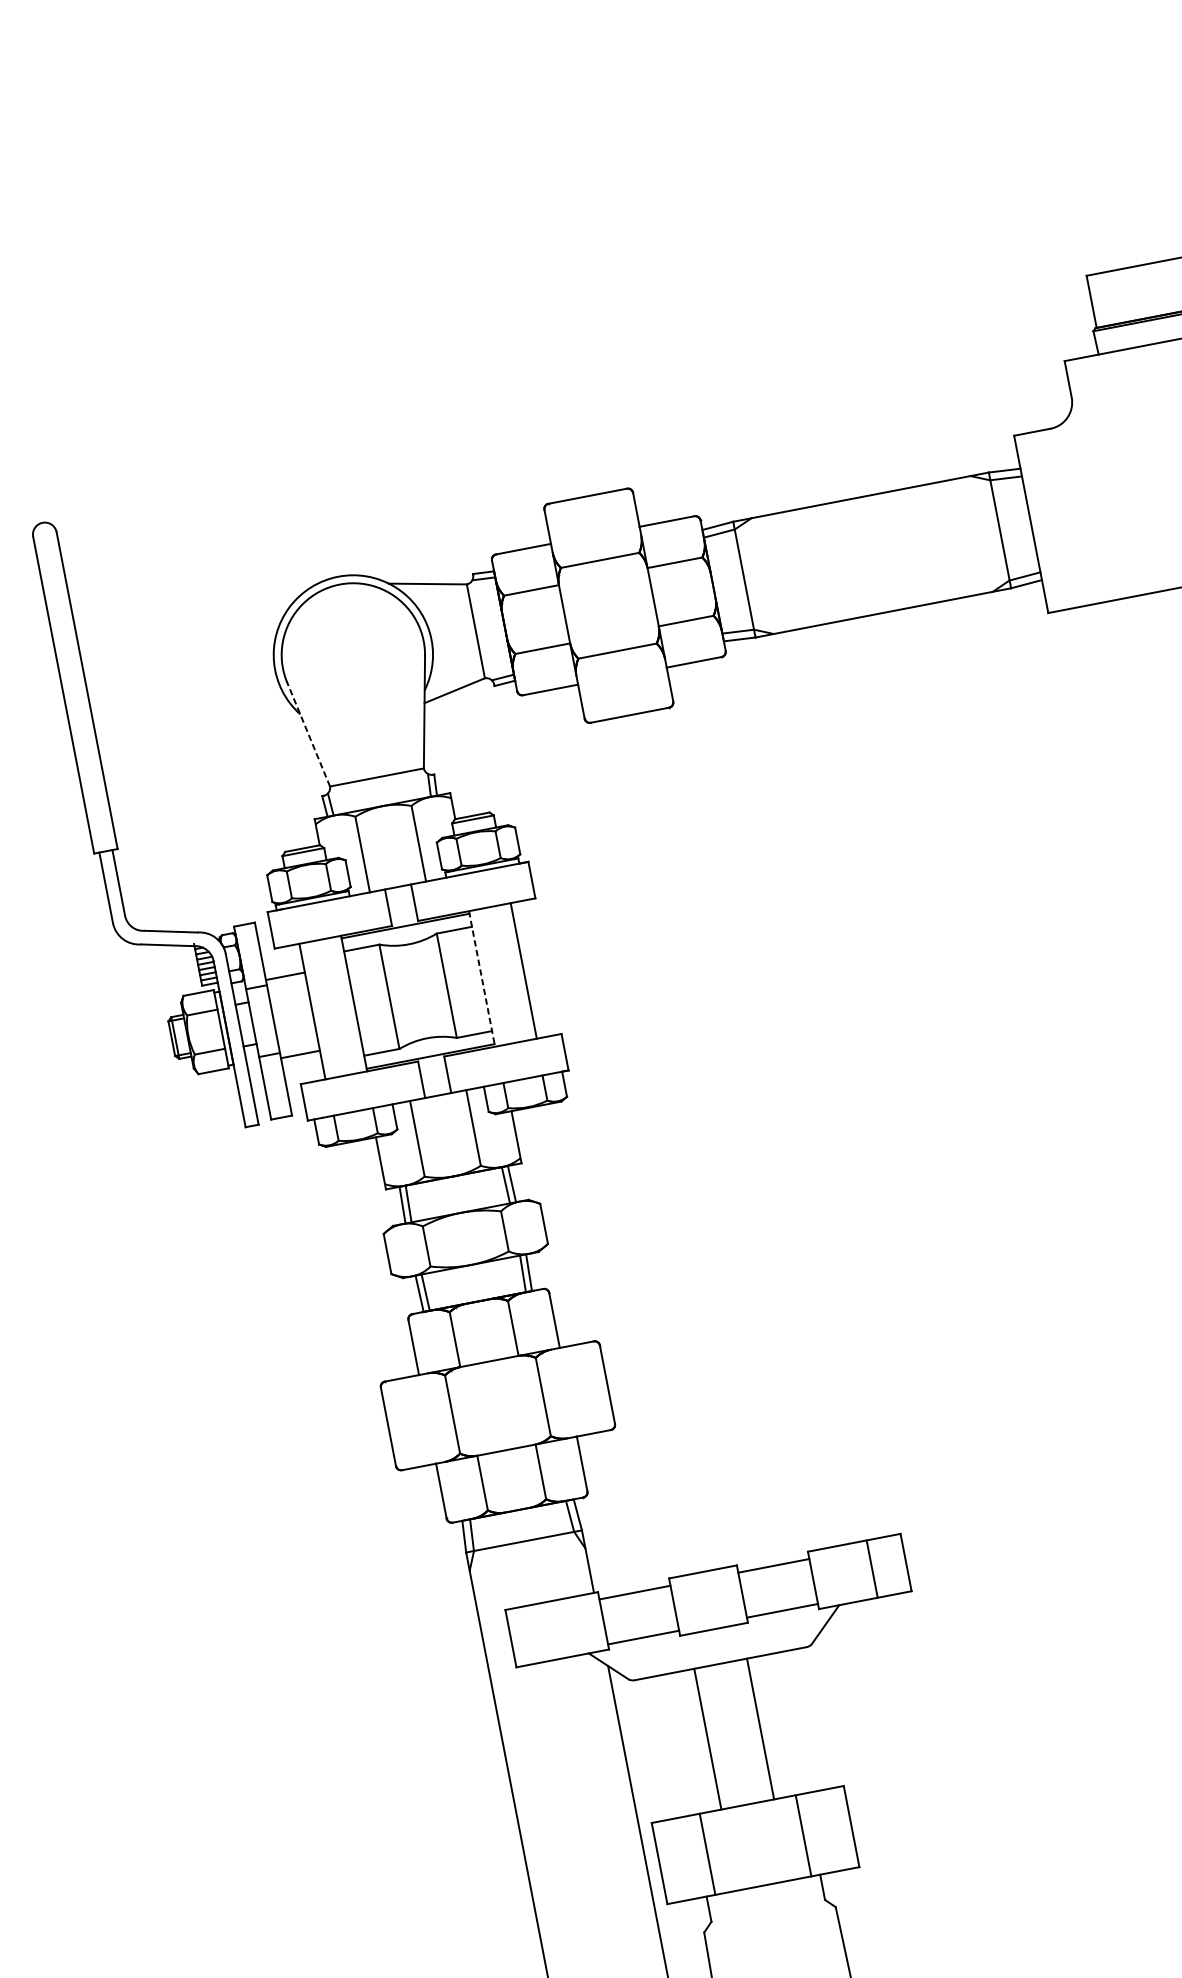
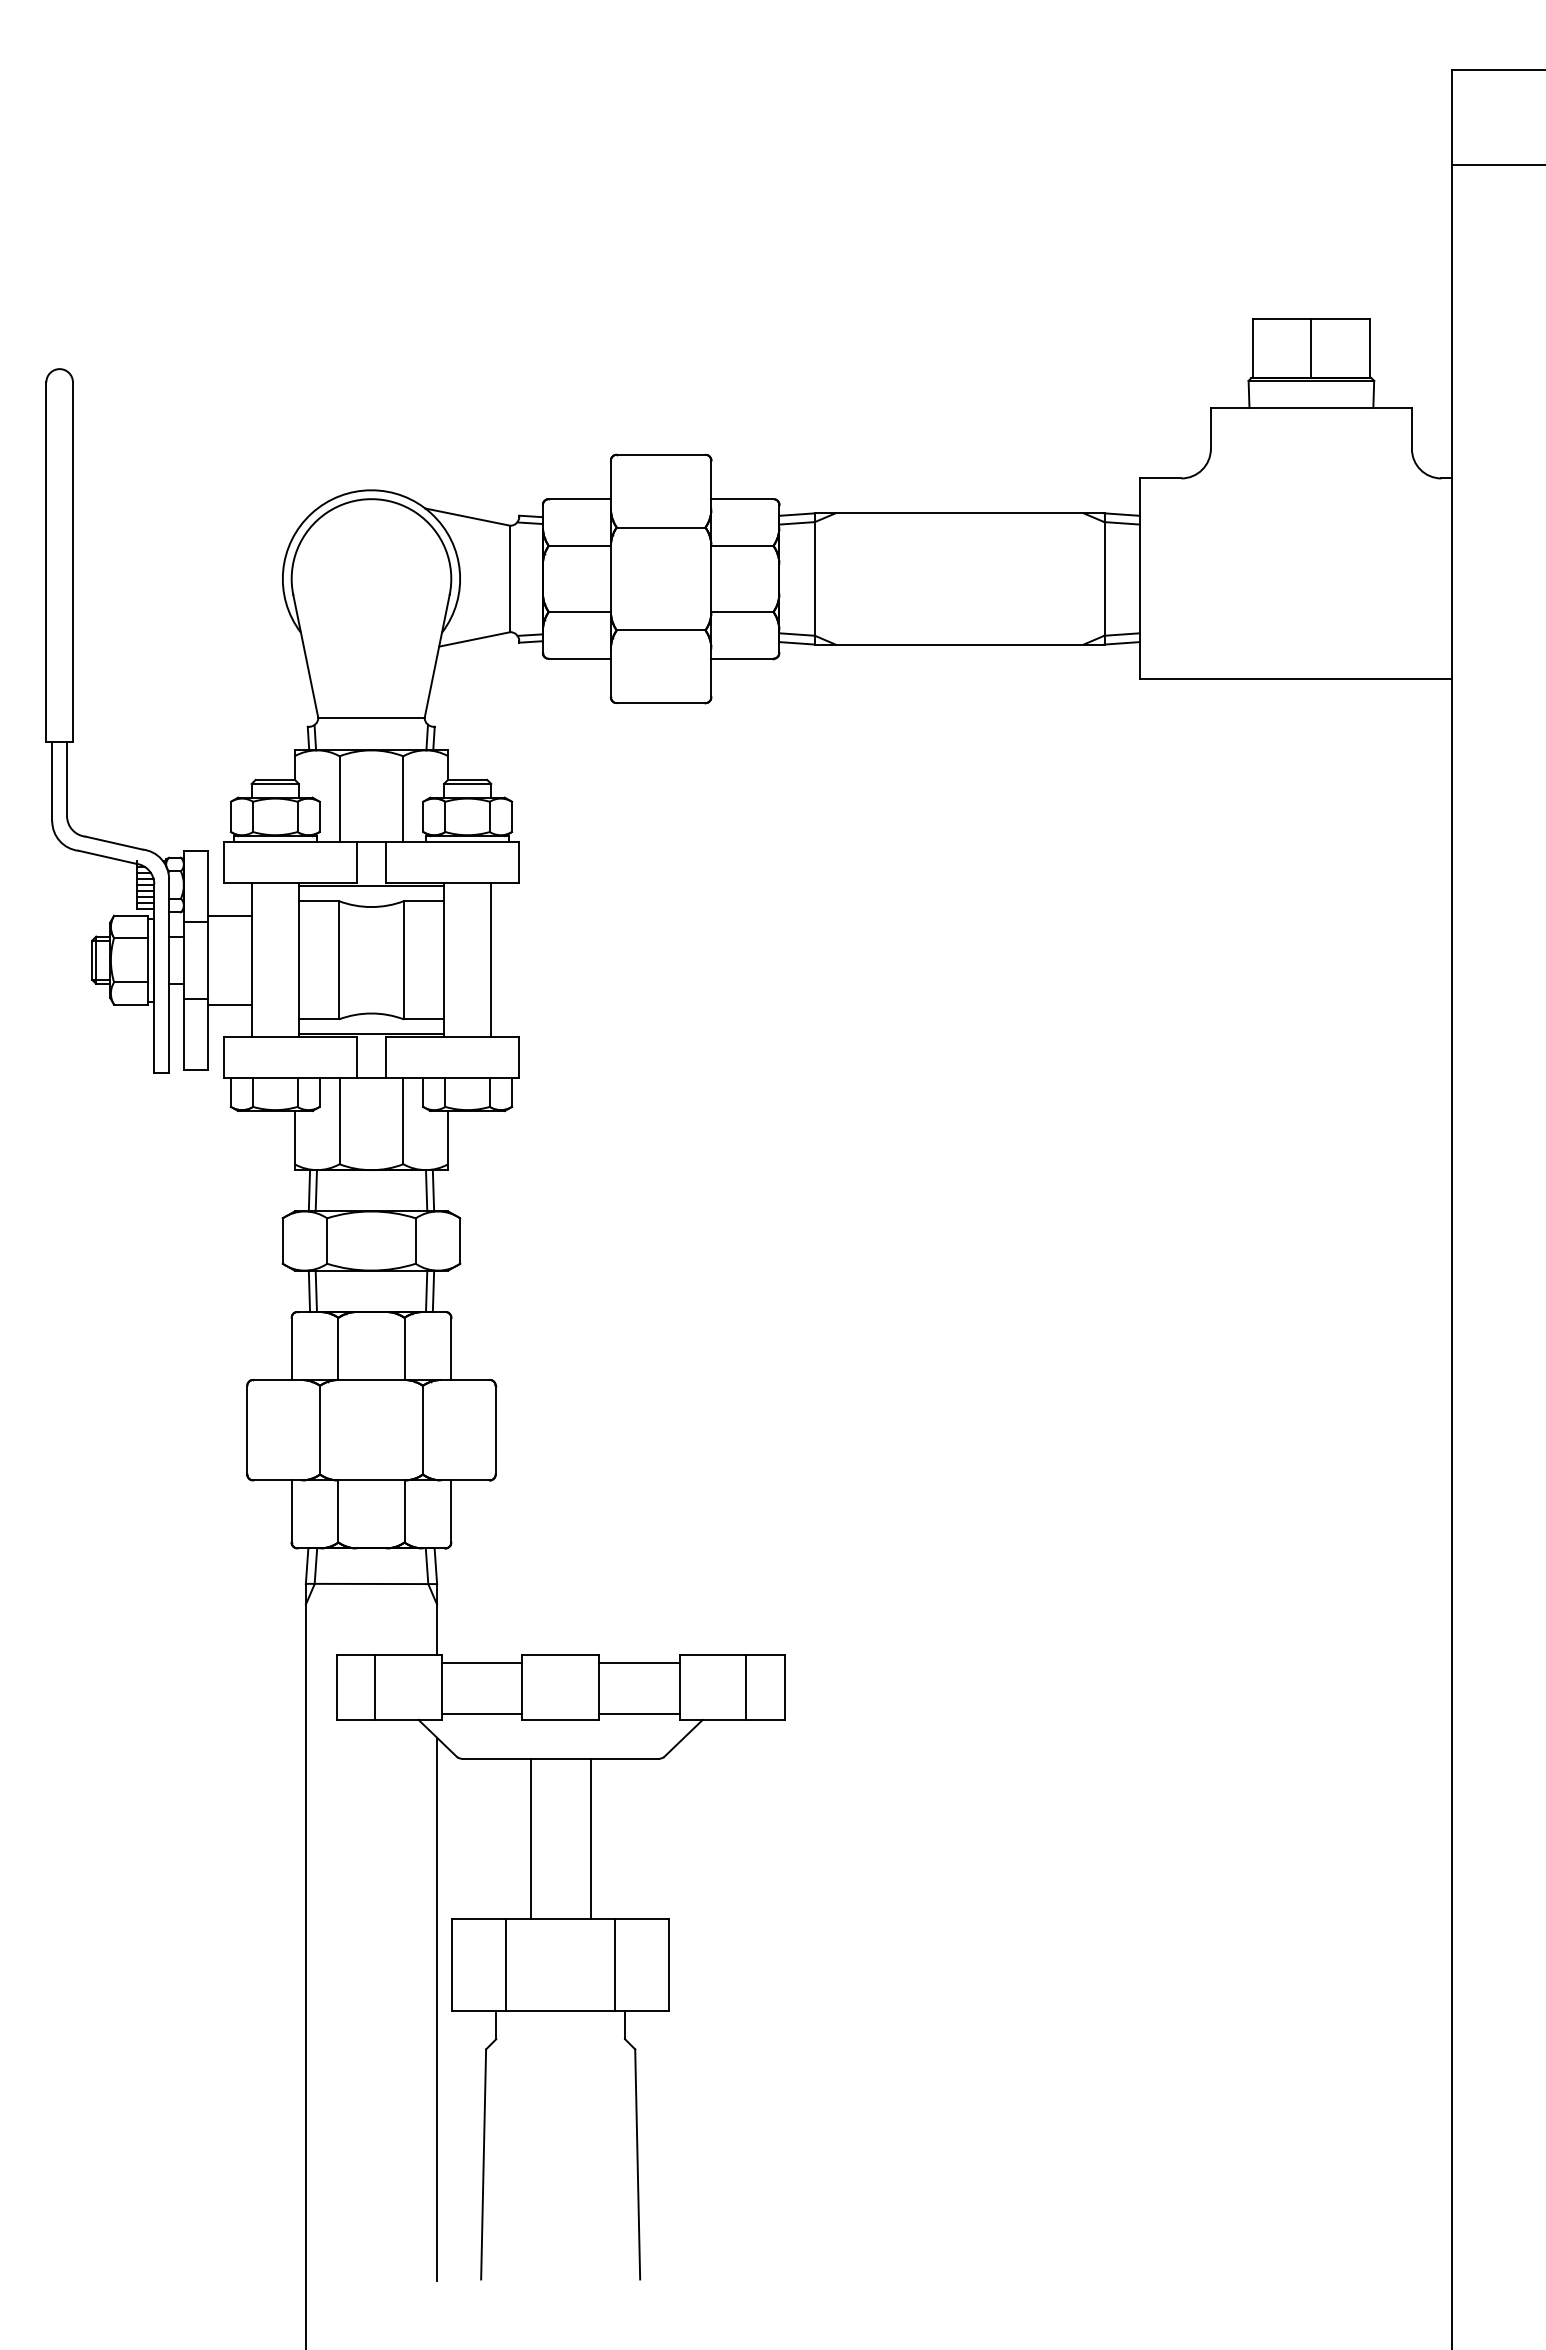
line: (1143, 291) -> (1311, 347), added
line: (308, 733) -> (305, 655), dashed -> solid
line: (481, 979) -> (443, 960), dashed -> solid
line: (545, 1631) -> (375, 1686), added

